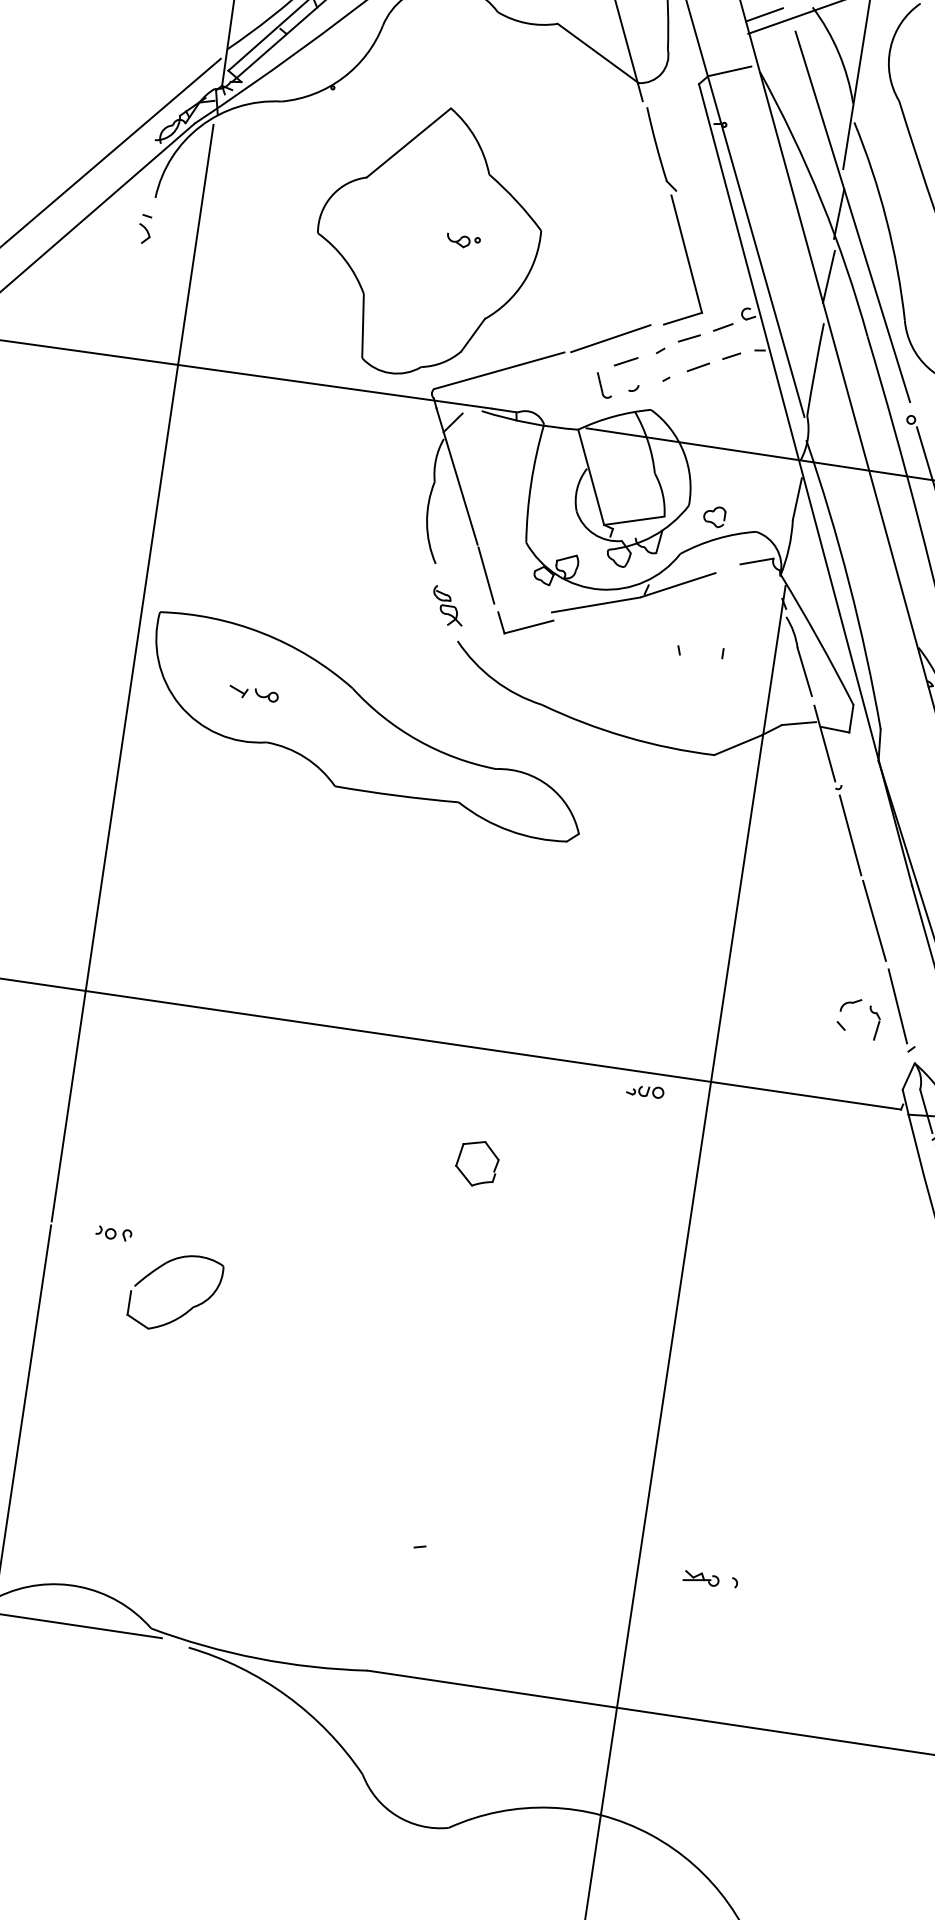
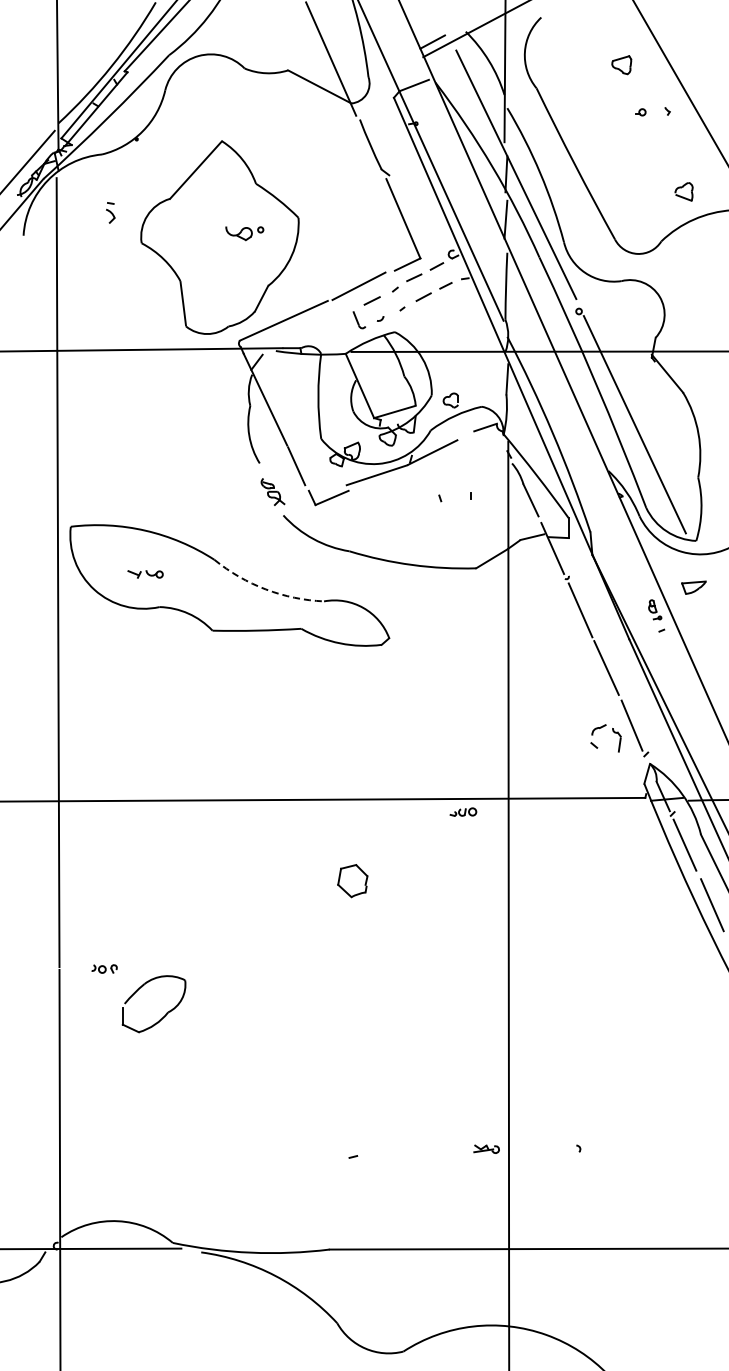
part: (145, 228) -> (110, 212), moved
part: (462, 241) -> (244, 233), size x1.6
arc: (417, 740) -> (265, 589), solid -> dashed
part: (701, 1577) -> (486, 1148), moved

